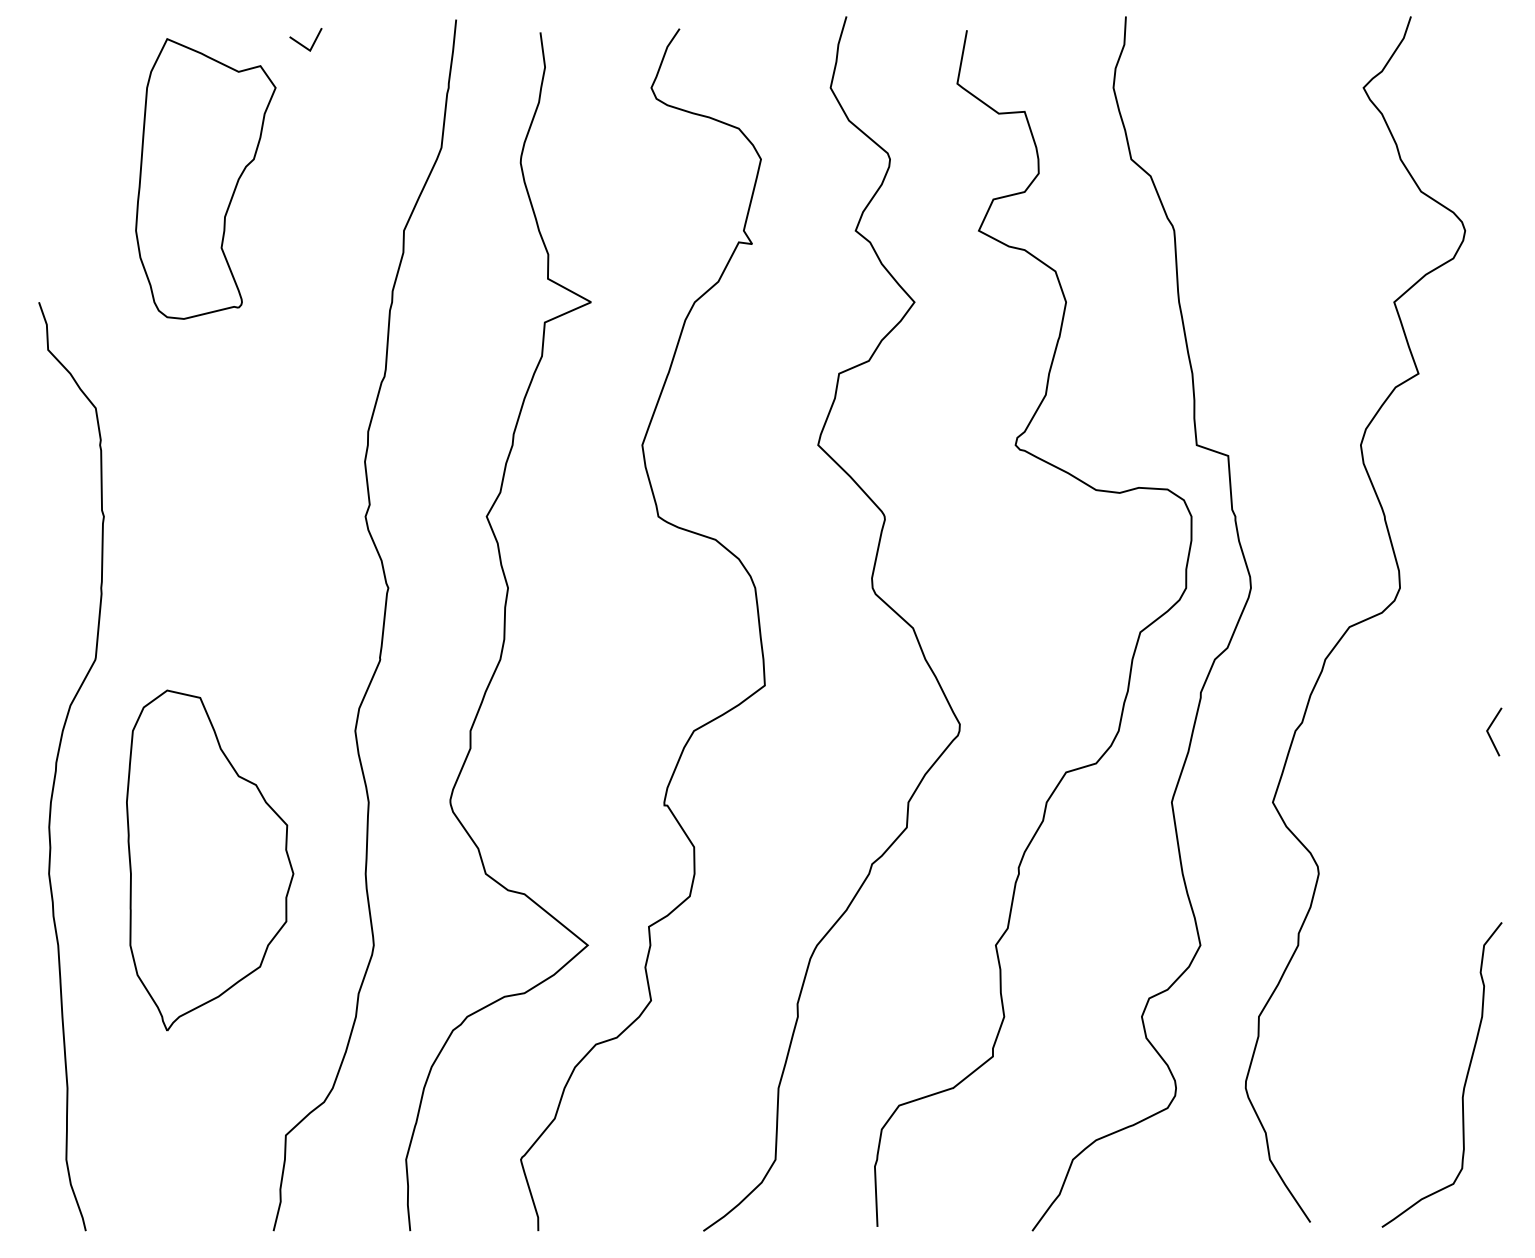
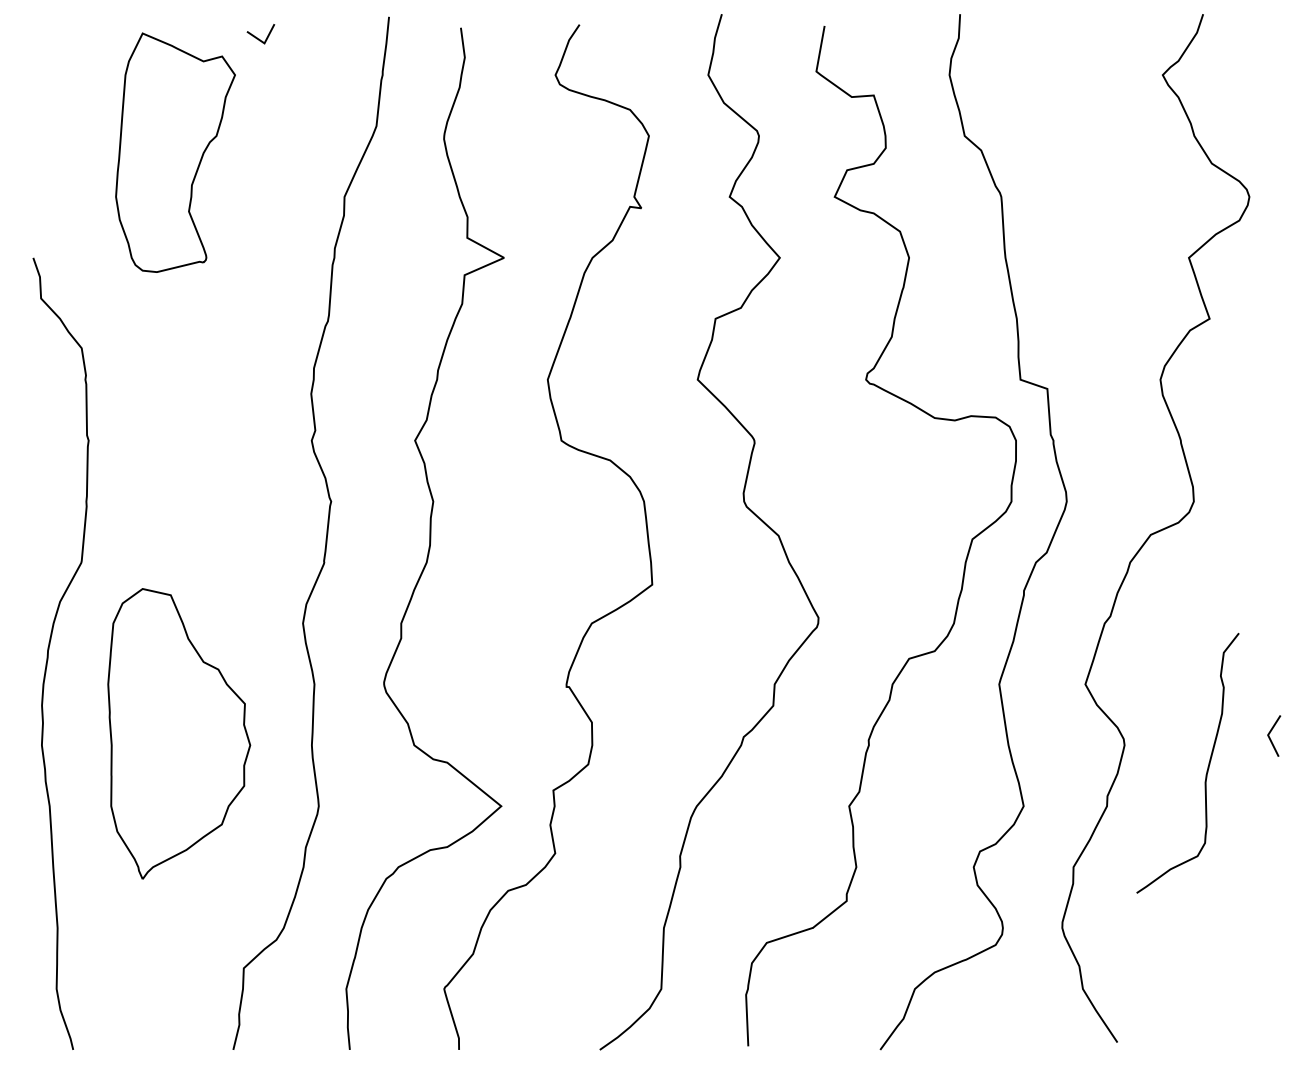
line: (1489, 729) -> (1270, 733), moved
curve: (1464, 1081) -> (1207, 768), moved

